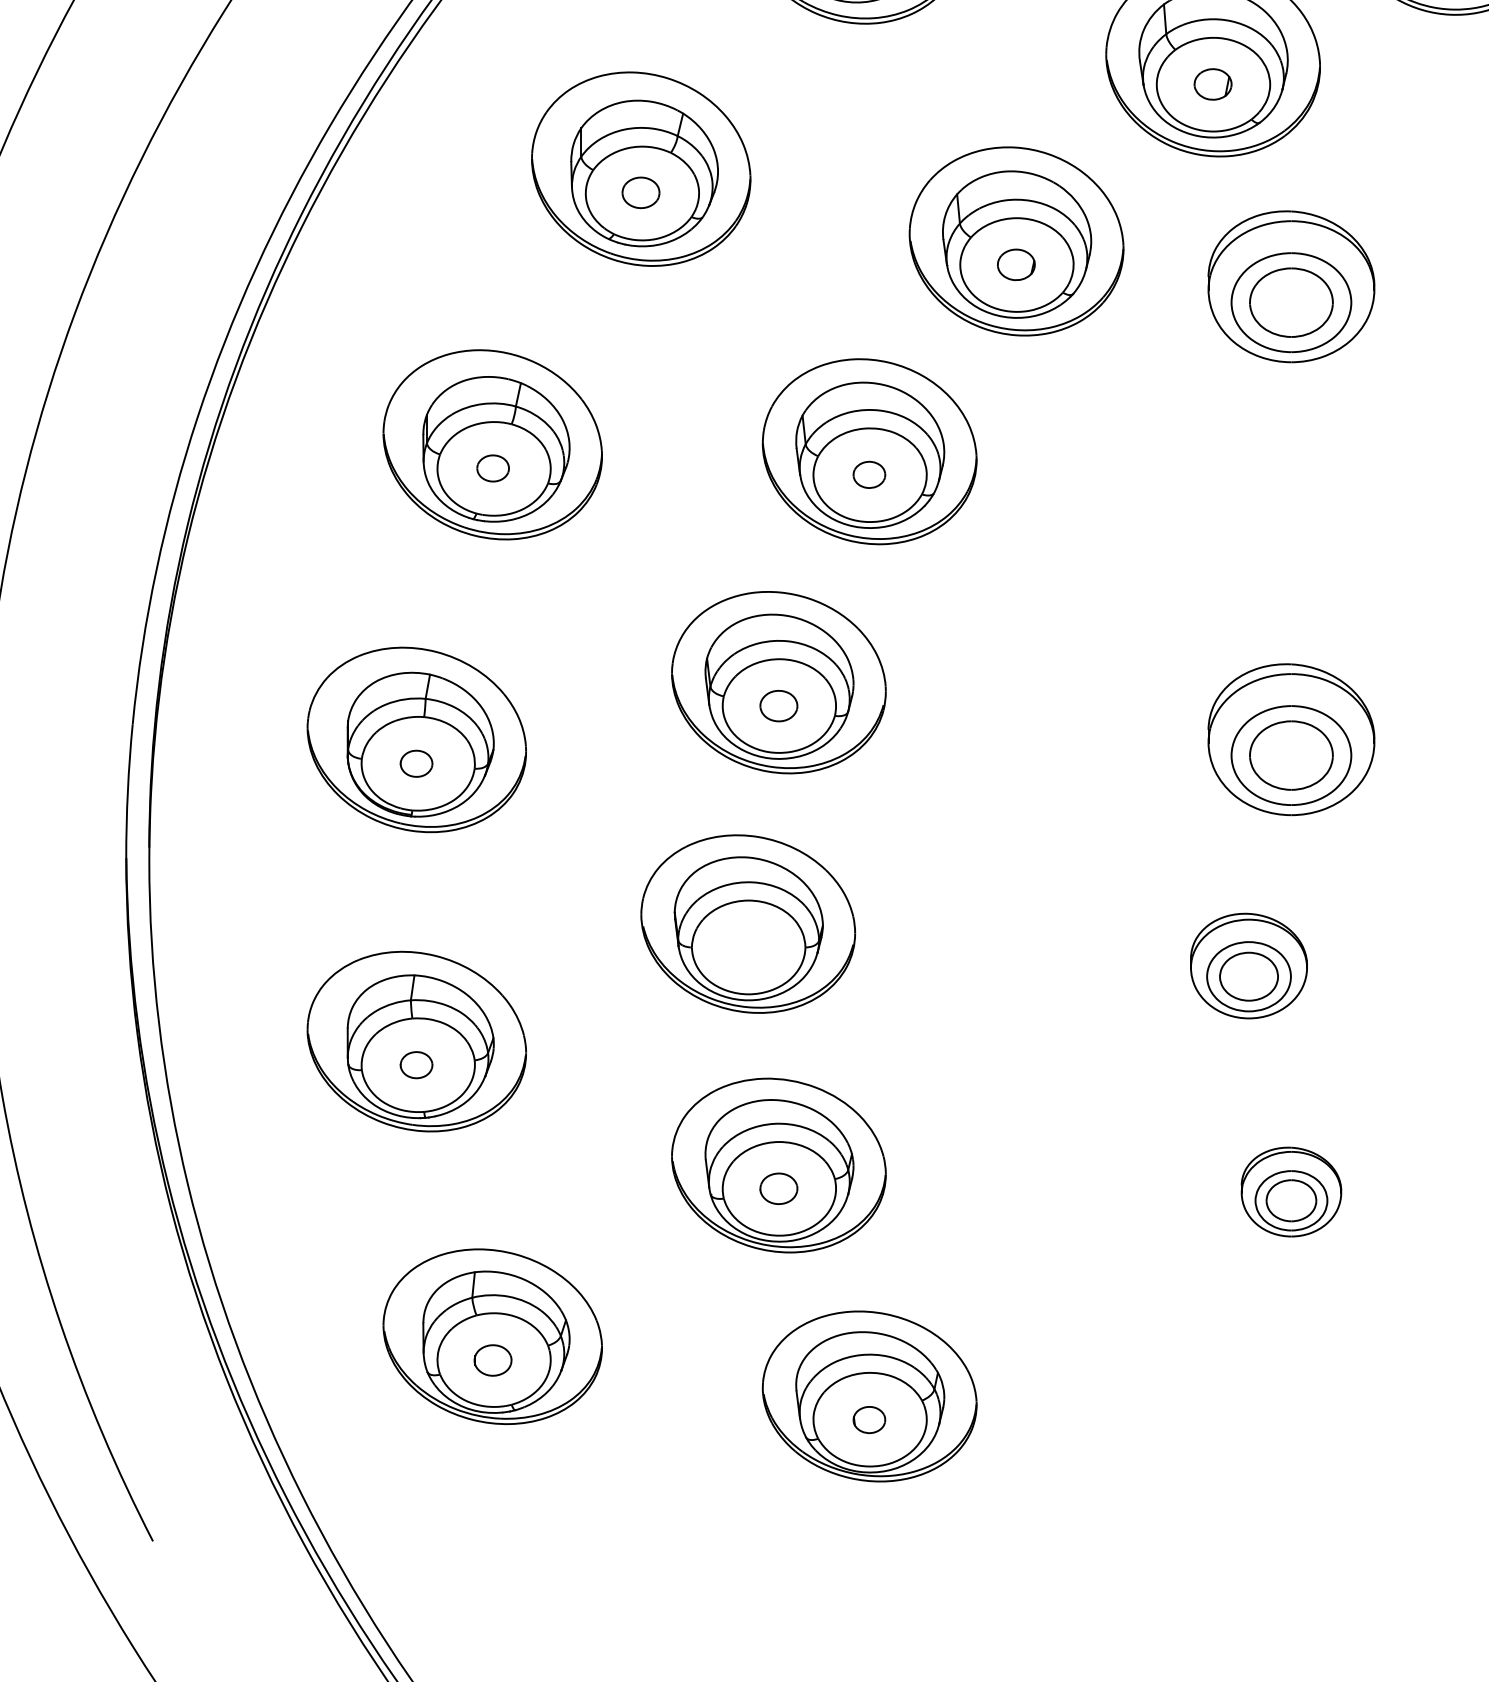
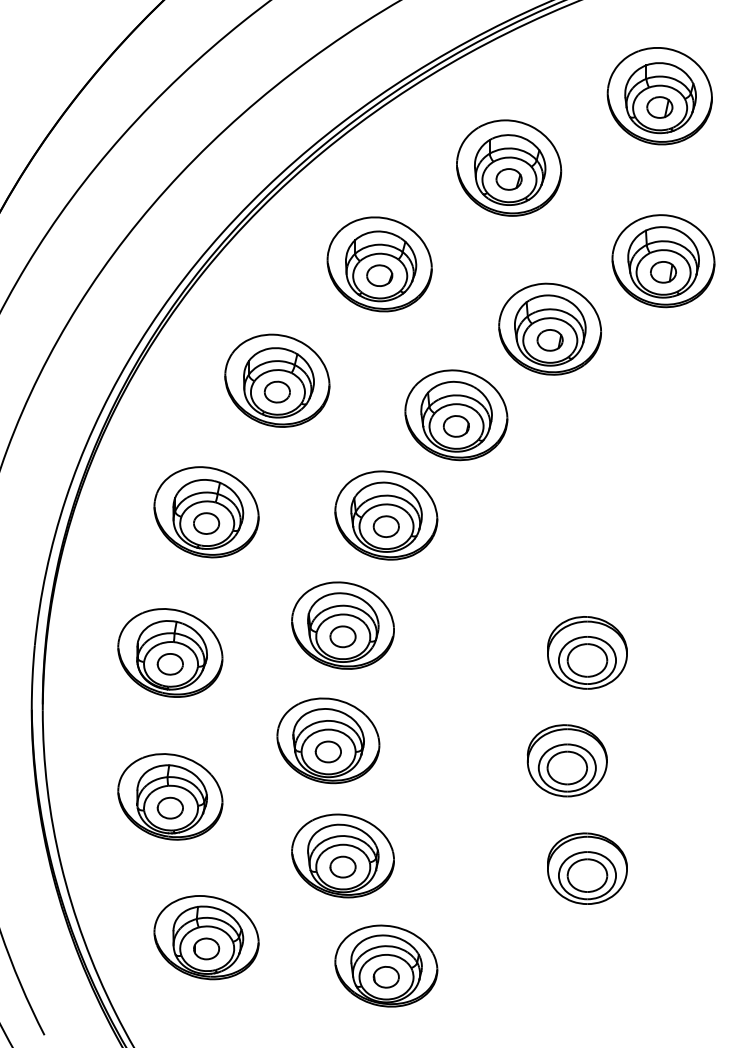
part: (1211, 84) -> (549, 340), size x1.43
part: (639, 191) -> (276, 391), size x1.43
part: (1014, 264) -> (455, 426), size x1.43
part: (1291, 285) -> (587, 436), removed
part: (492, 468) -> (206, 523), size x1.67
part: (867, 474) -> (385, 526), size x1.67
part: (777, 705) -> (342, 636), size x1.43
part: (415, 764) -> (169, 664), size x1.67
part: (746, 946) -> (327, 751), added
part: (1247, 965) -> (566, 760), size x1.43
part: (415, 1063) -> (169, 807), size x1.67
part: (777, 1187) -> (342, 866), size x1.43
part: (1291, 1191) -> (587, 868), size x1.67
part: (492, 1359) -> (206, 948), size x1.43
part: (867, 1420) -> (385, 977), size x1.67

